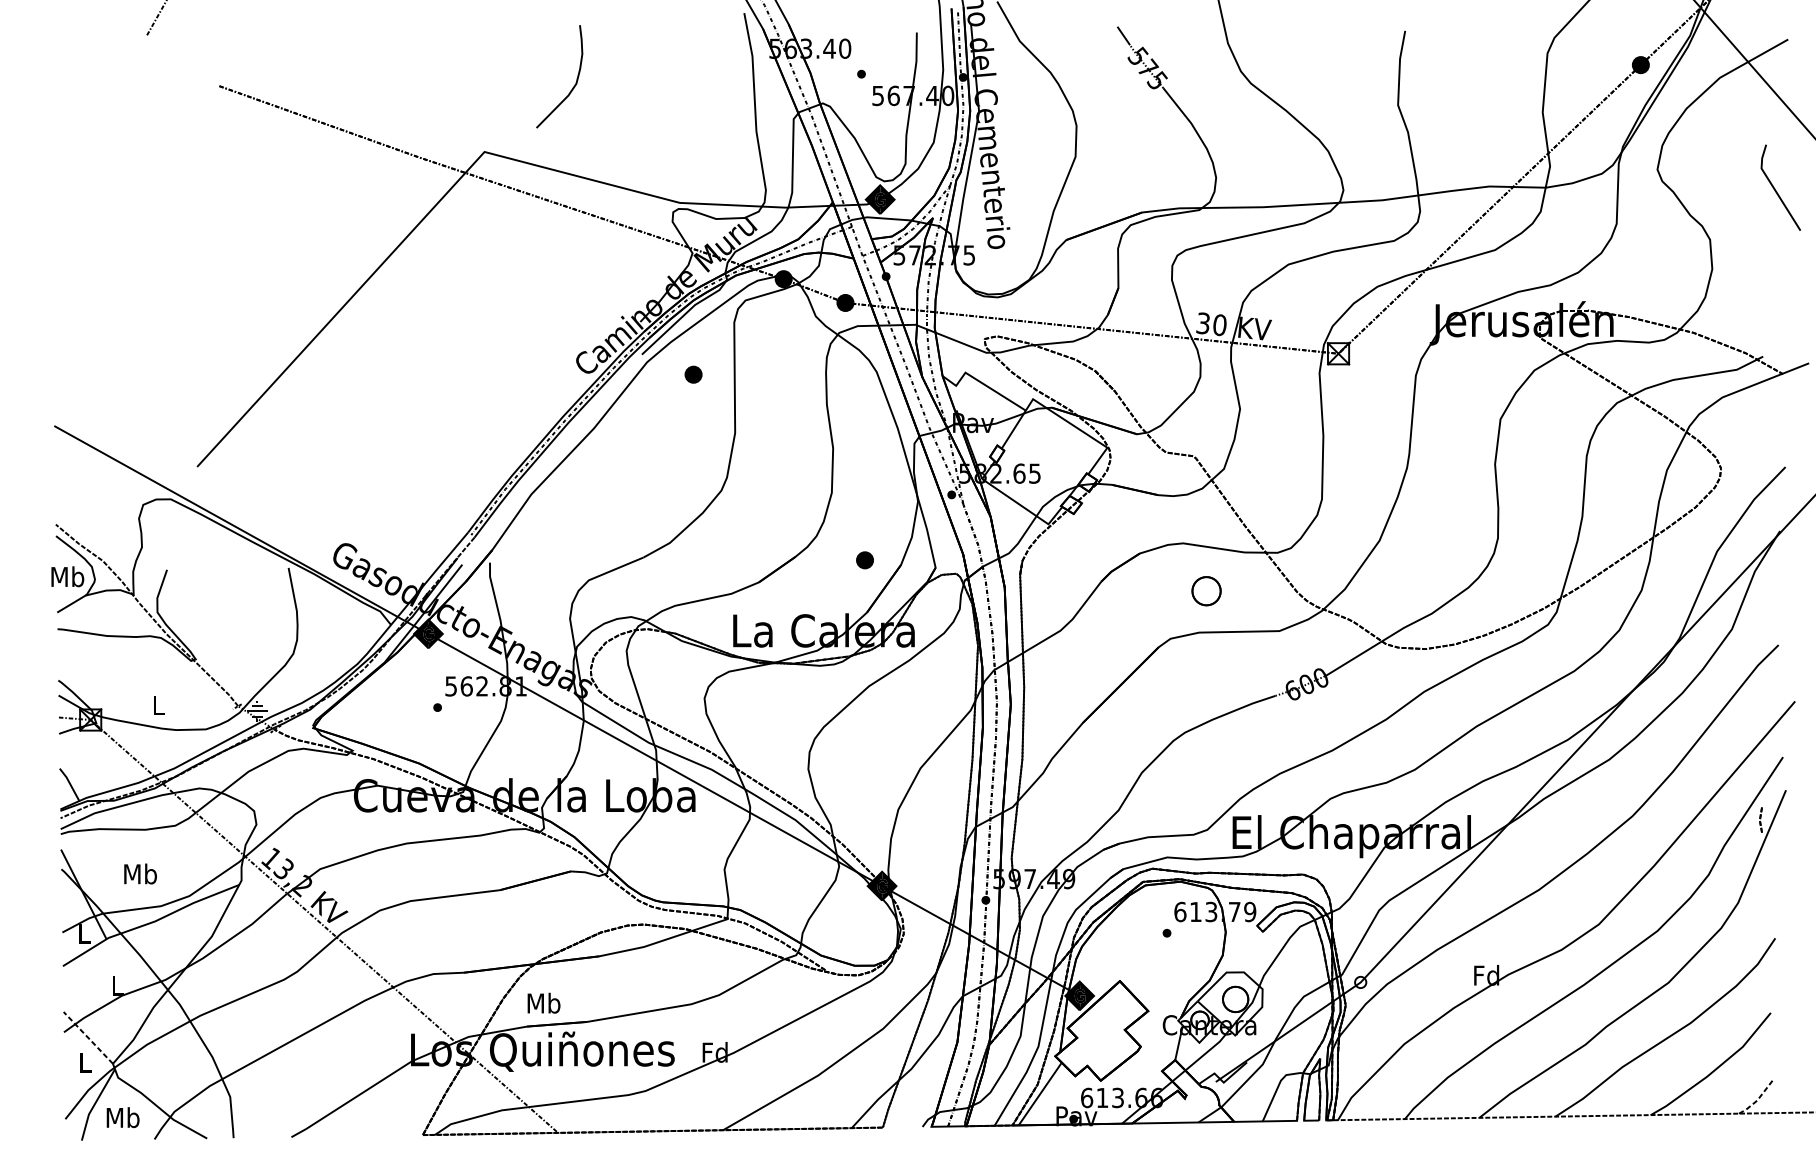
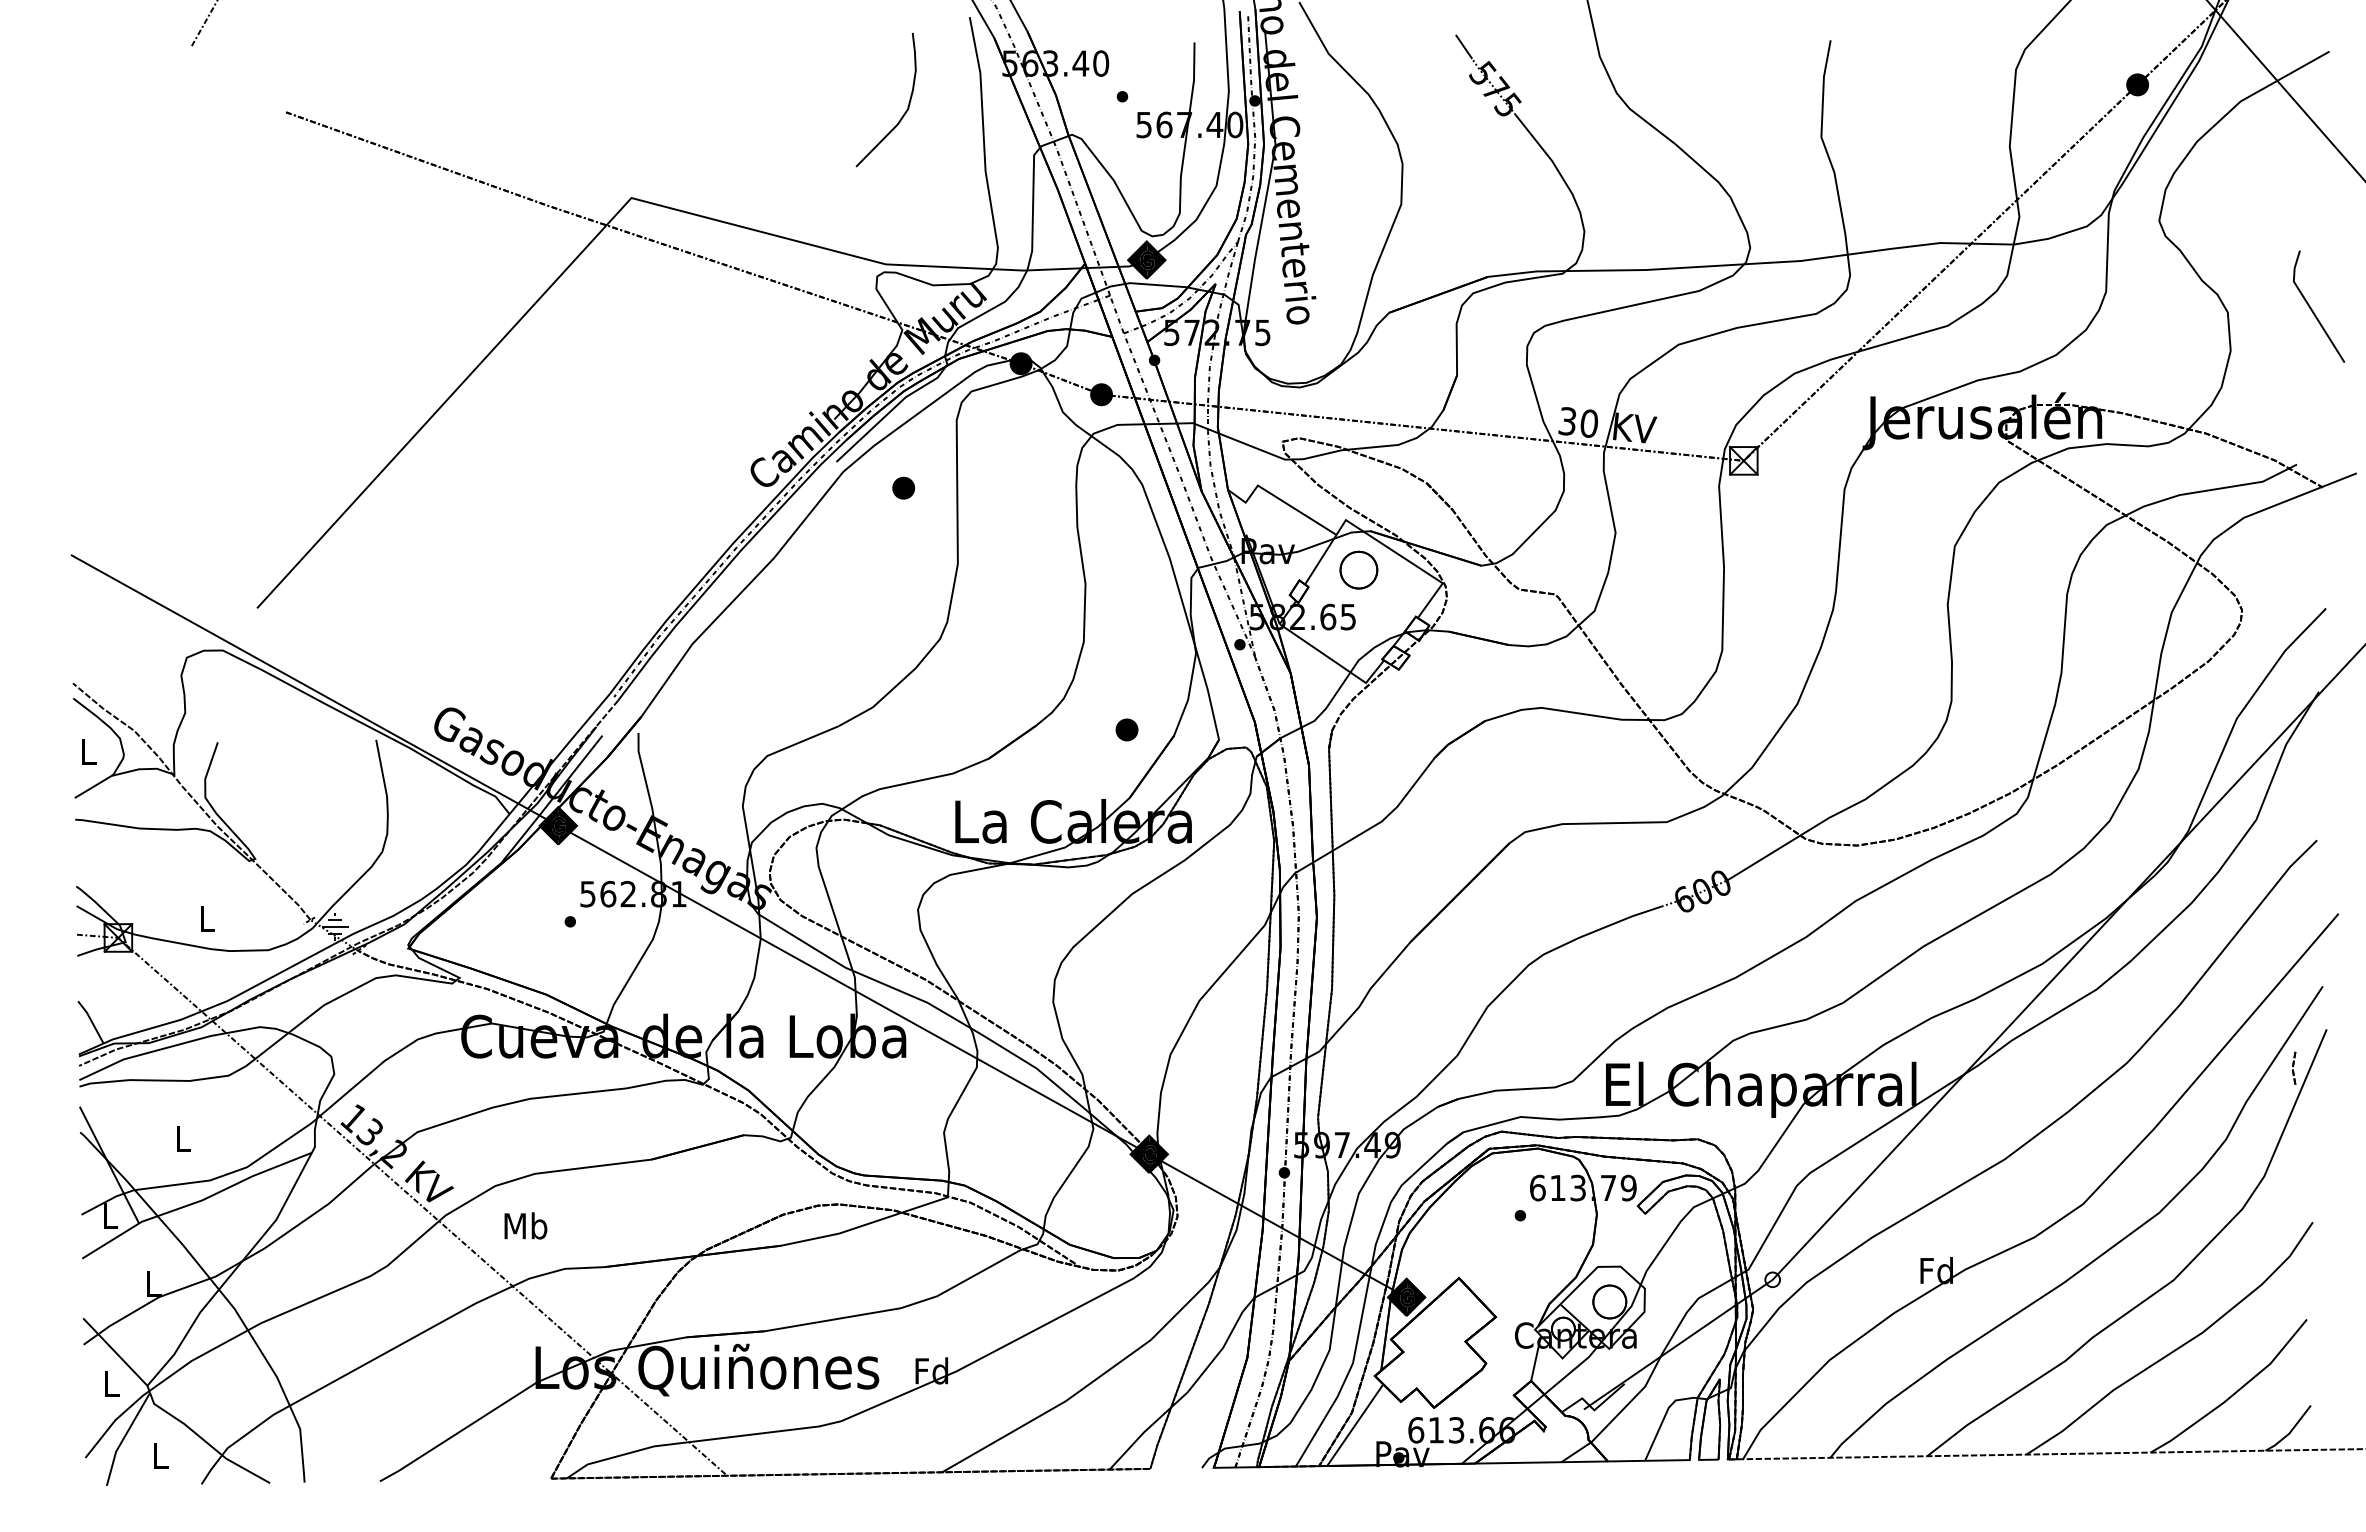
curve: (573, 86) -> (904, 112), moved
line: (1776, 190) -> (2313, 310), moved
text: (67, 576) -> (88, 750), Mb -> L
part: (1206, 590) -> (1358, 569), moved
text: (140, 873) -> (183, 1138), Mb -> L
text: (543, 1002) -> (525, 1225), moved
line: (88, 1038) -> (115, 1352), dashed -> solid
line: (1758, 1099) -> (2290, 1432), dashed -> solid
text: (123, 1117) -> (160, 1455), Mb -> L

